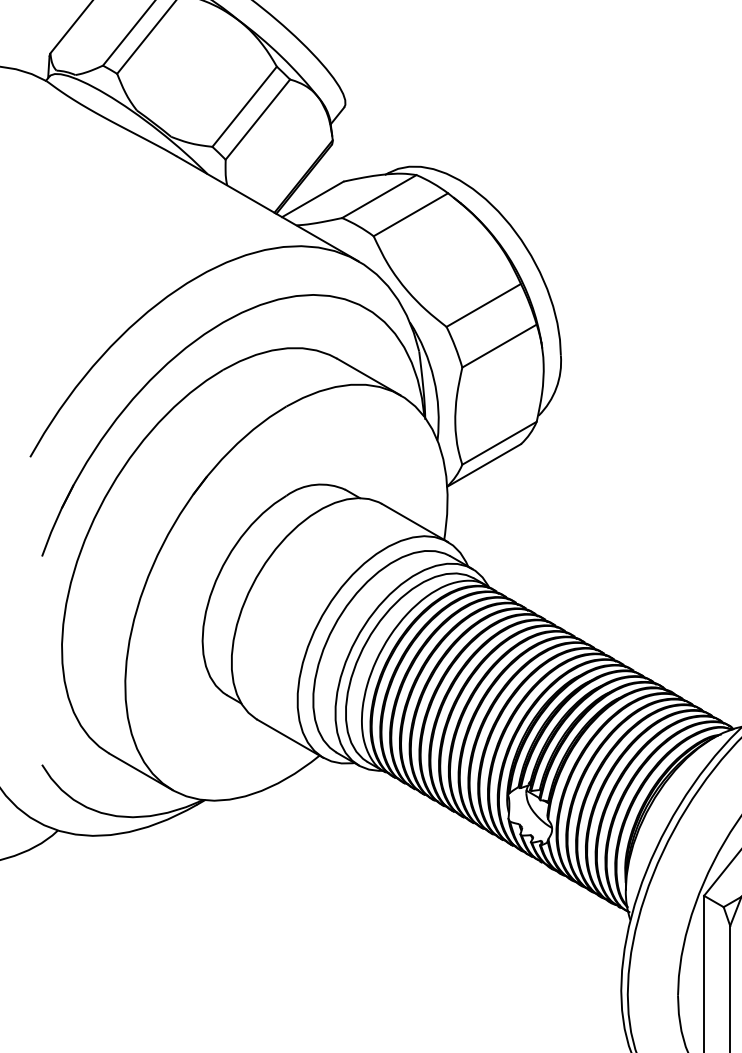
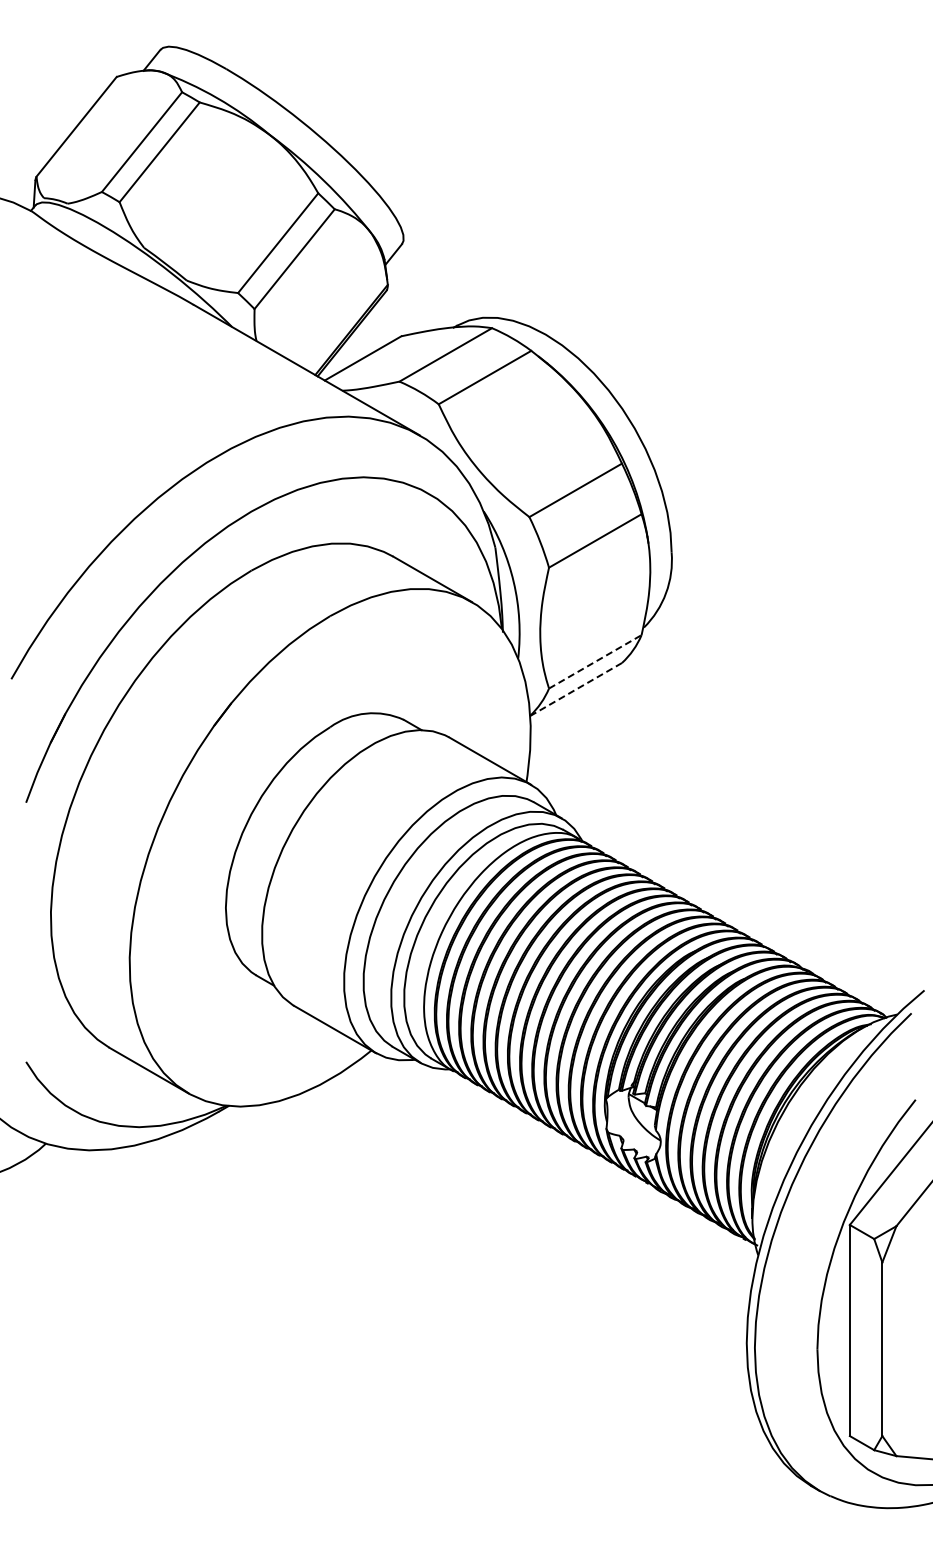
line: (499, 442) -> (595, 661), solid -> dashed
line: (484, 465) -> (576, 689), solid -> dashed

